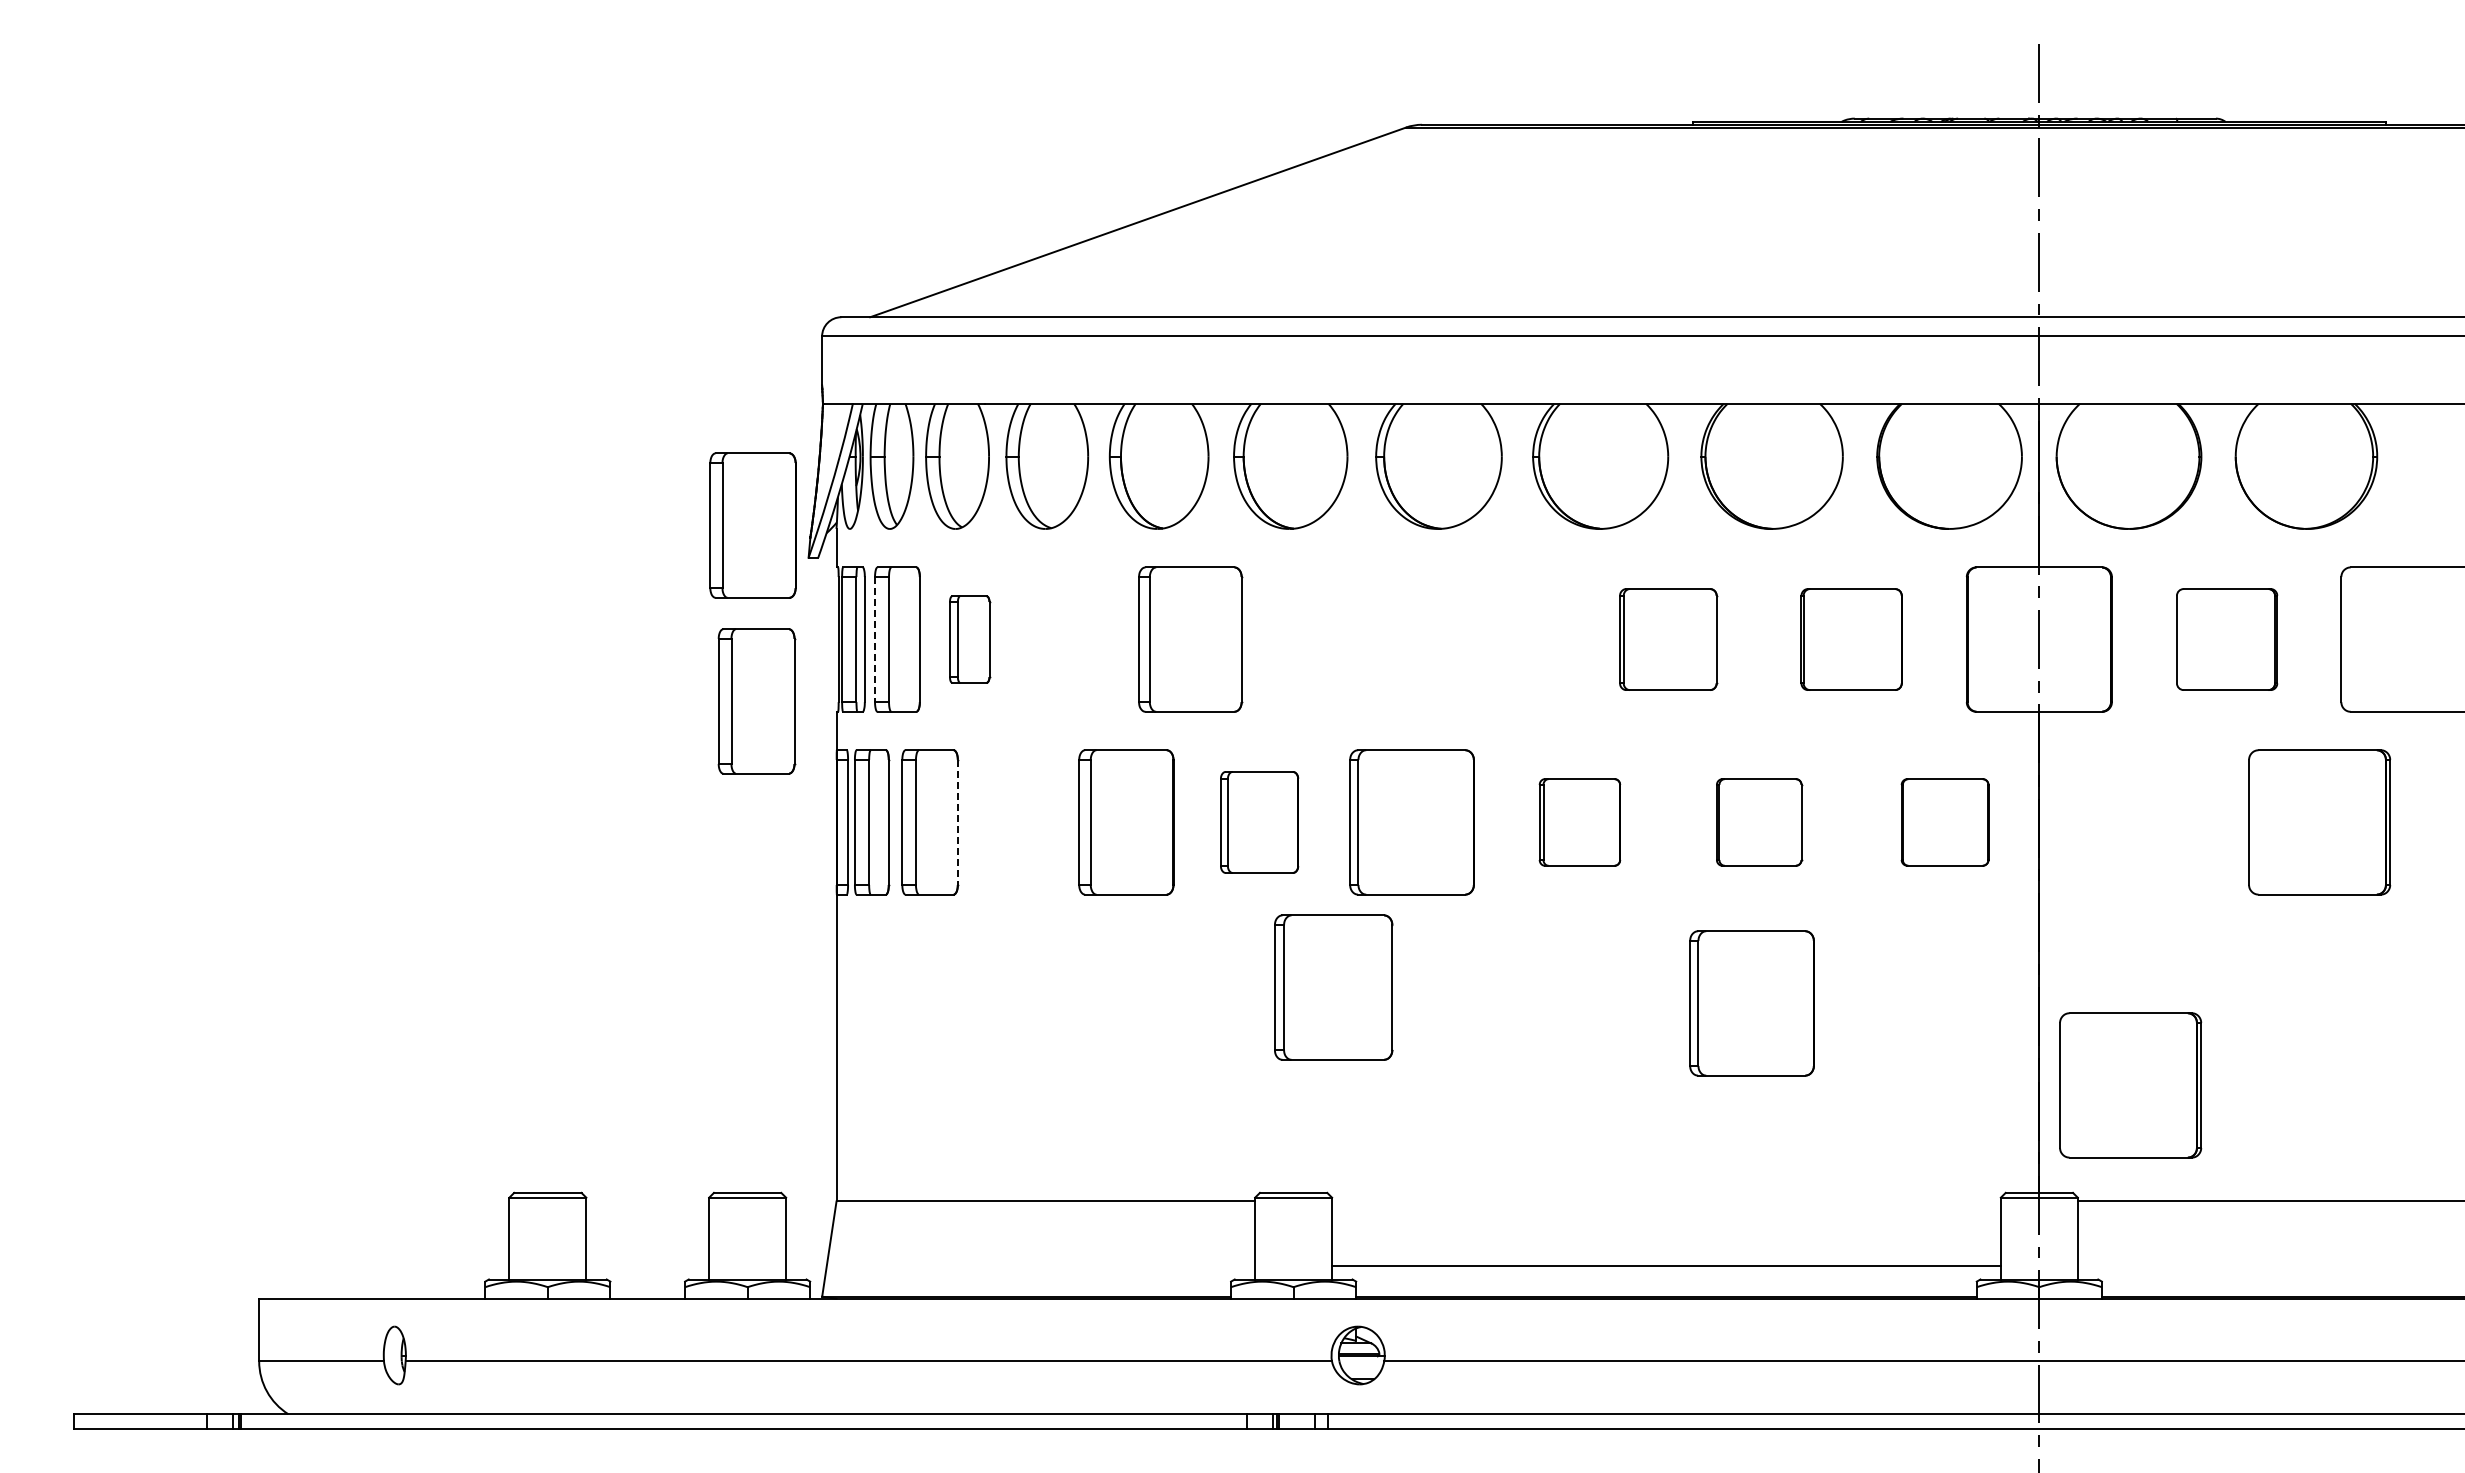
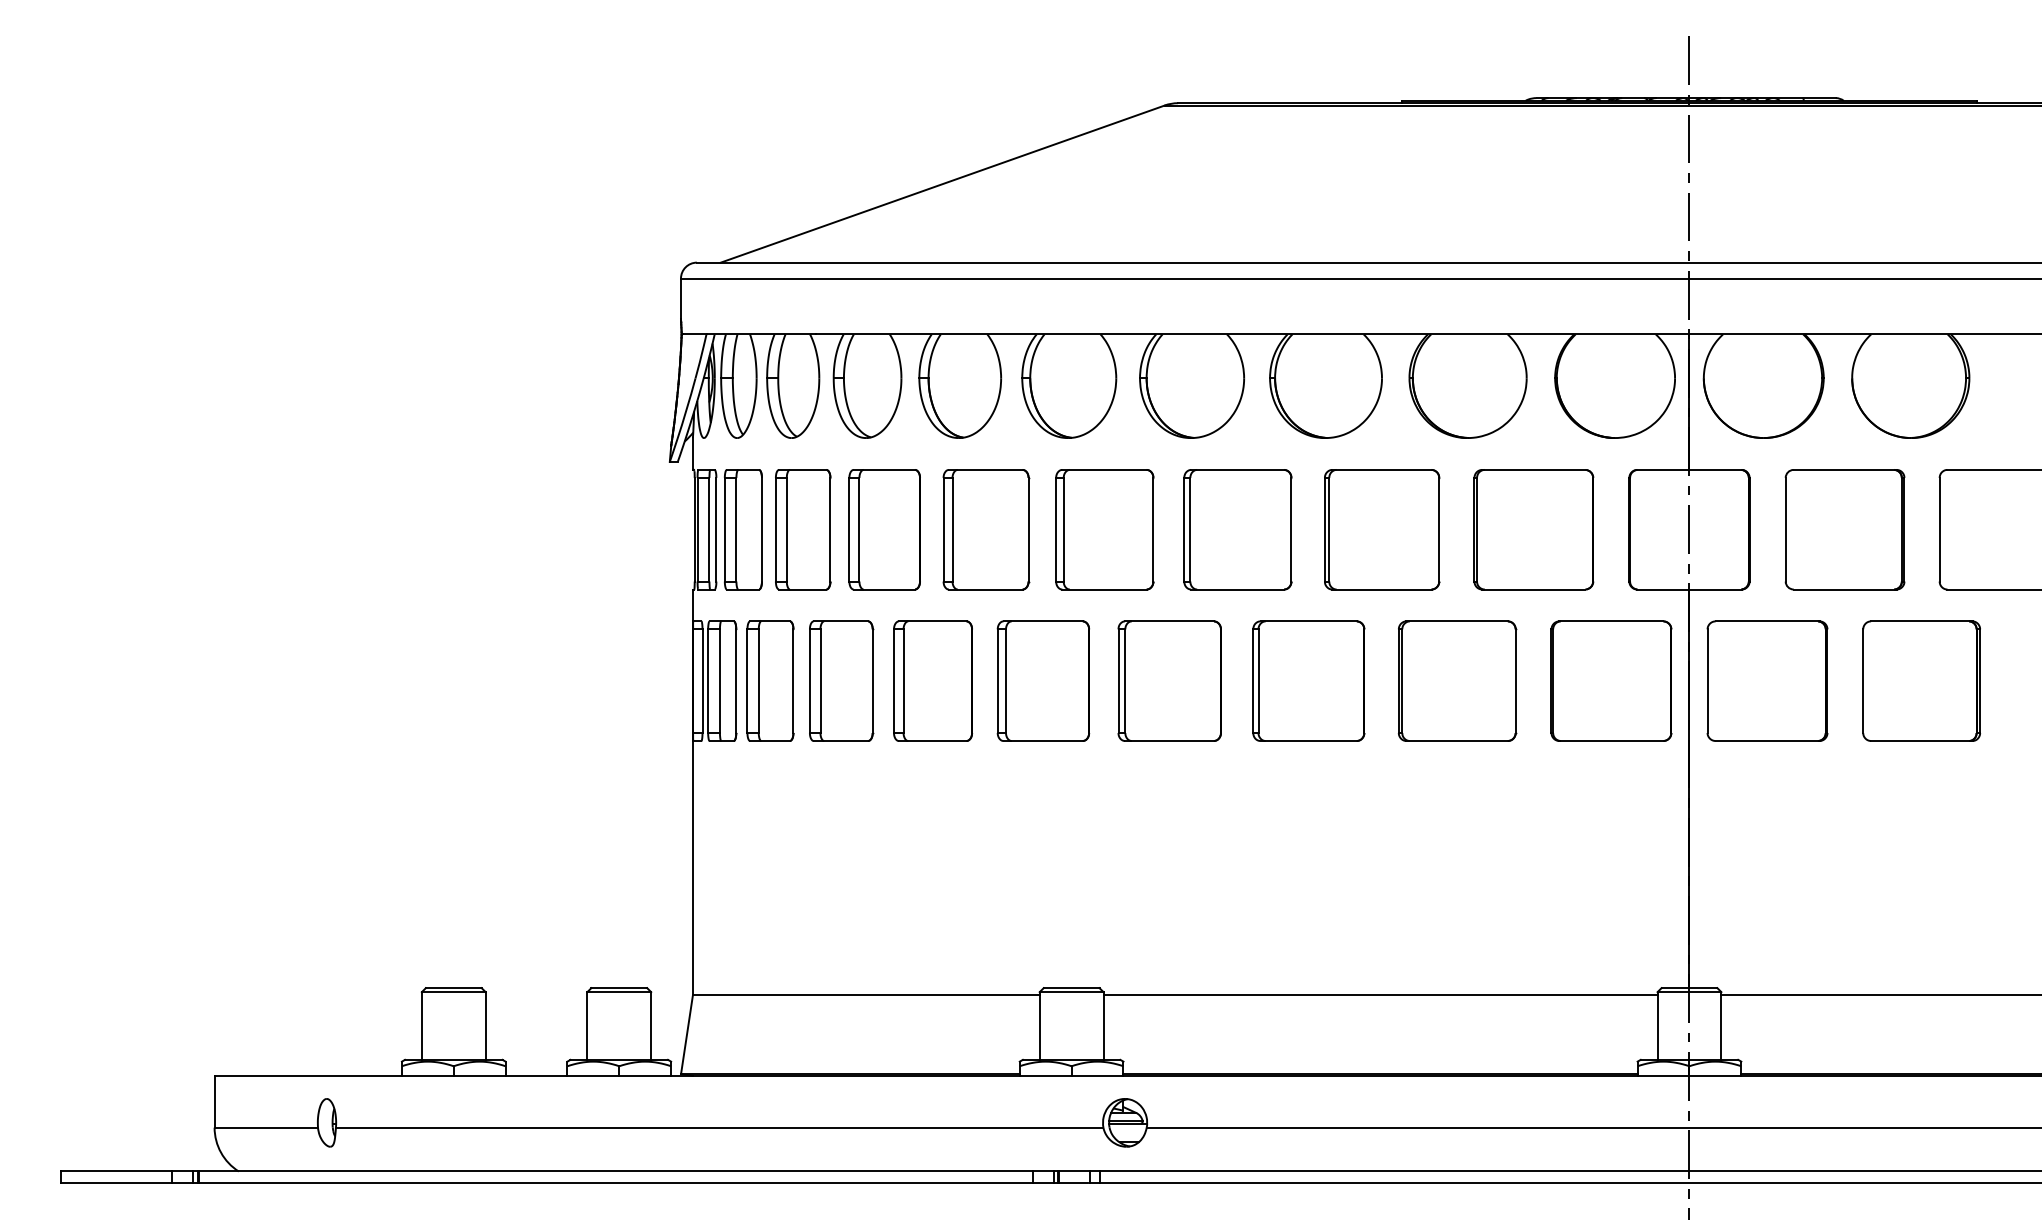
part: (752, 525) -> (884, 529), moved
line: (875, 639) -> (725, 529), dashed -> solid
part: (969, 639) -> (803, 529), size x1.67
part: (1494, 639) -> (1238, 529), added
part: (1668, 639) -> (1382, 529), size x1.43
part: (1851, 639) -> (1533, 529), size x1.43
part: (2226, 639) -> (1844, 529), size x1.43
part: (756, 701) -> (841, 681), moved
line: (957, 822) -> (793, 681), dashed -> solid
part: (1259, 822) -> (1043, 681), size x1.43
part: (1579, 822) -> (1308, 681), size x1.67
part: (1759, 822) -> (1457, 681), size x1.67
part: (1944, 822) -> (1610, 681), size x1.67
part: (2133, 822) -> (1767, 681), added
part: (1333, 987) -> (1104, 529), moved
part: (1751, 1003) -> (1450, 831), removed
part: (2130, 1085) -> (1764, 899), removed
line: (1666, 1266) -> (1380, 995), moved

